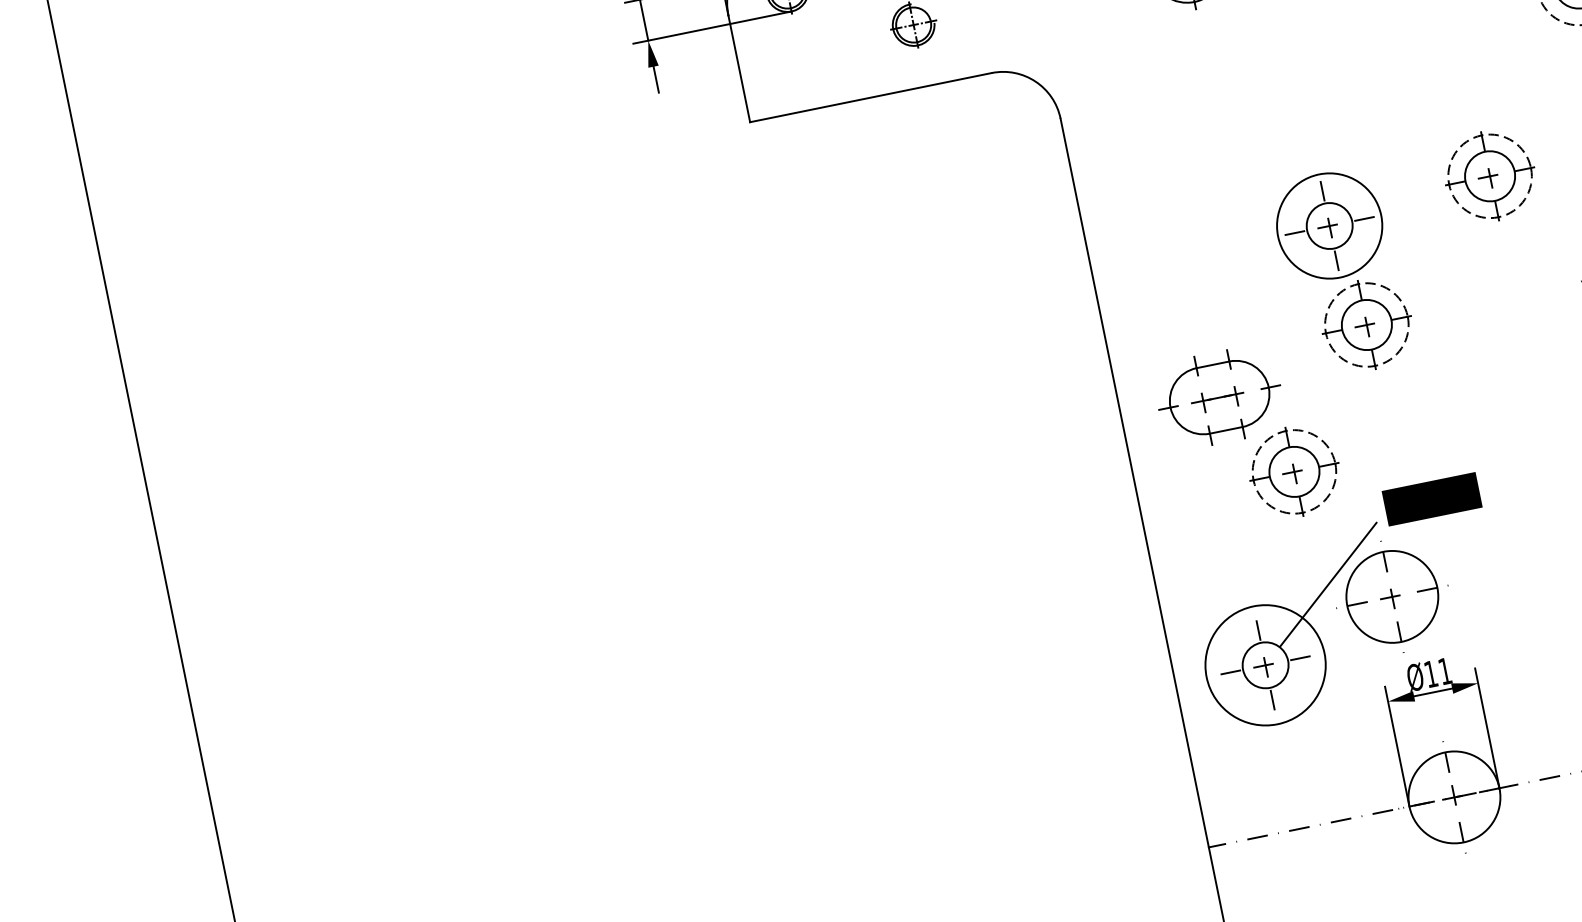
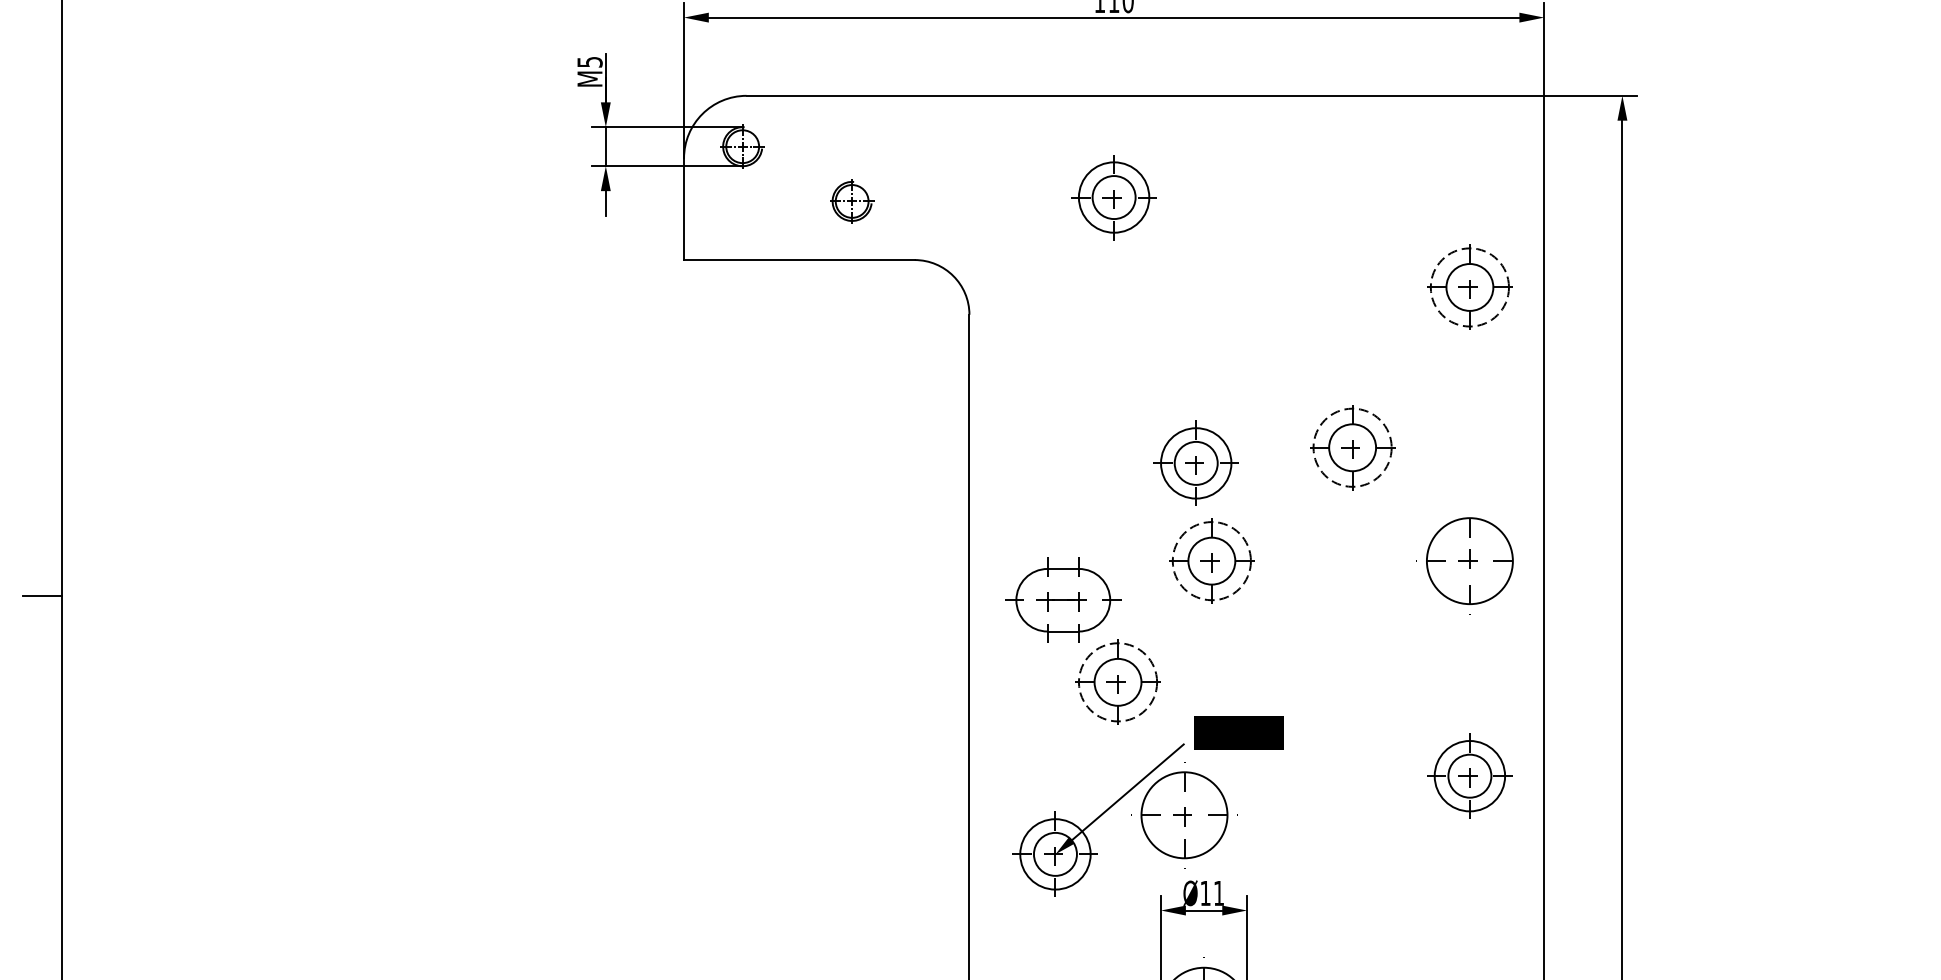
circle: (1329, 226) -> (1196, 463), size x0.71
line: (150, 611) -> (42, 596), added
fill: (1273, 654) -> (1064, 845), added
circle: (1265, 665) -> (1055, 854), size x0.62

